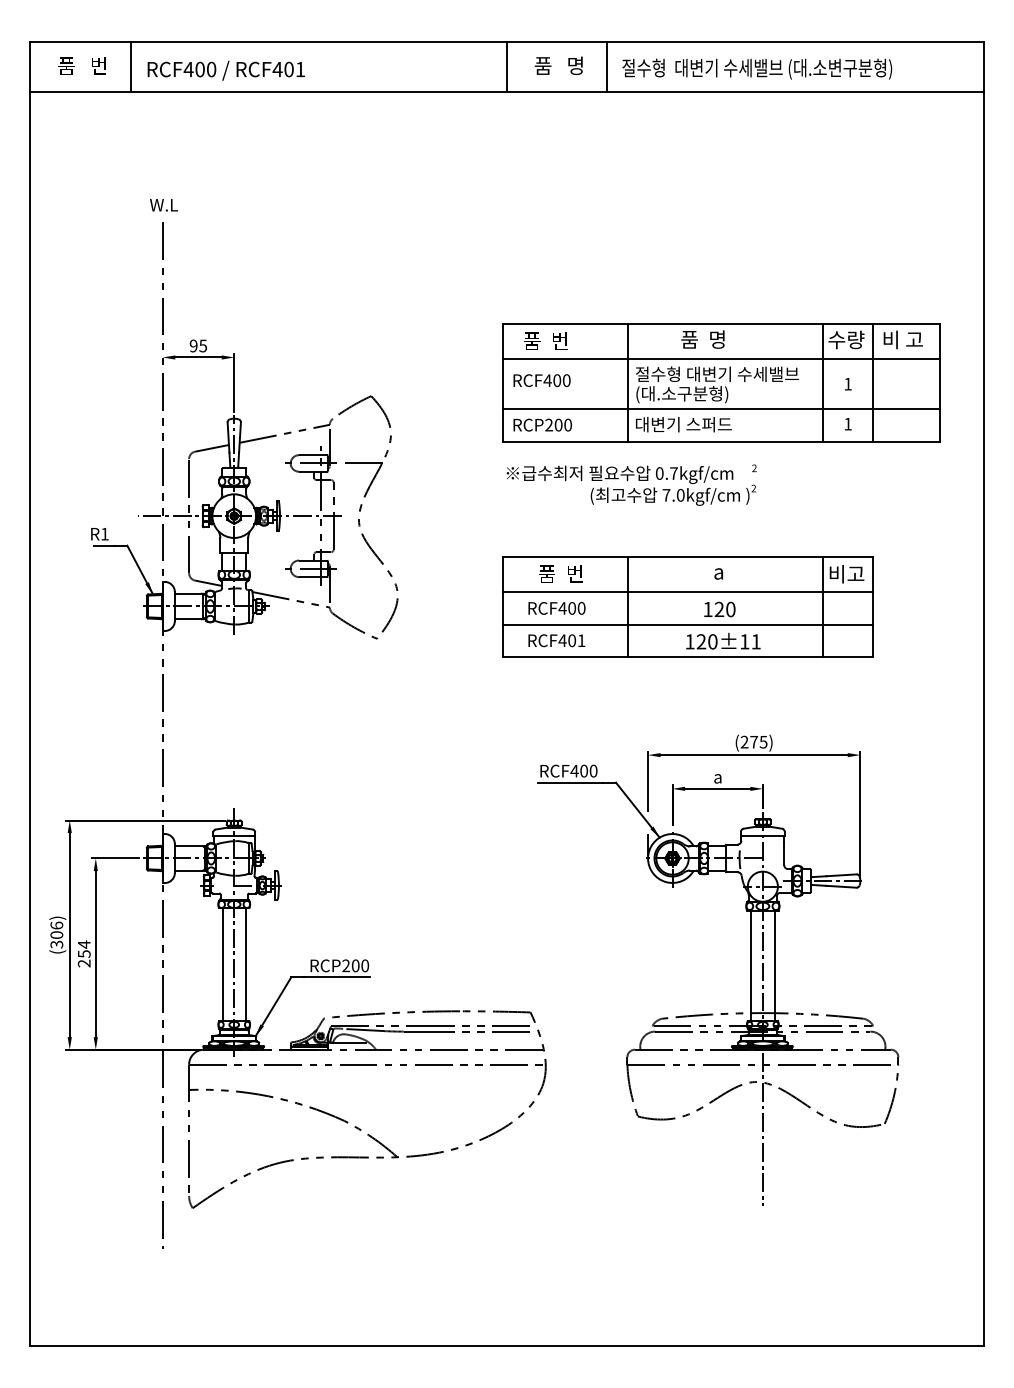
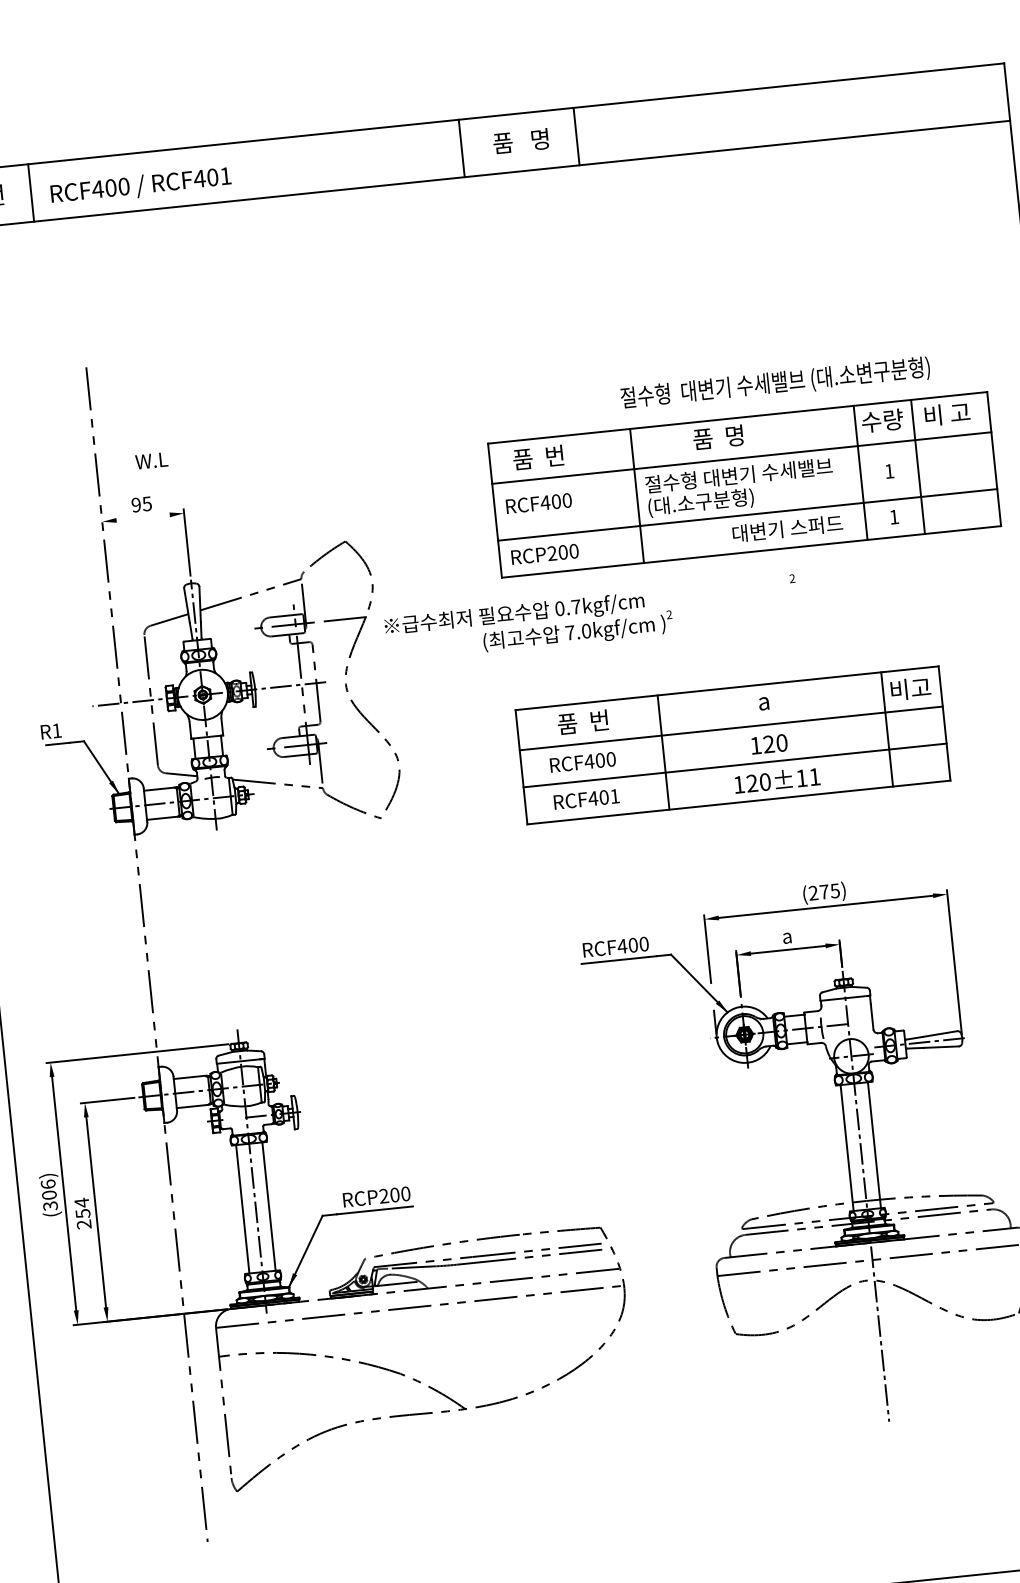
text: (757, 68) -> (775, 382), moved
text: (163, 205) -> (151, 461), moved
line: (198, 357) -> (143, 517), removed
text: (683, 424) -> (787, 528), moved
text: (630, 485) -> (527, 625), moved

